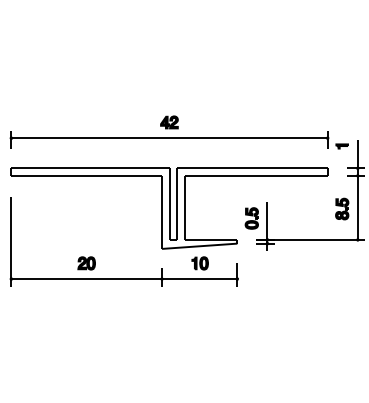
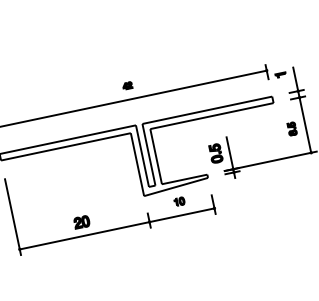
part: (169, 122) -> (127, 85), size x0.6
part: (342, 208) -> (292, 128), size x0.7
part: (199, 263) -> (179, 201), size x0.7

